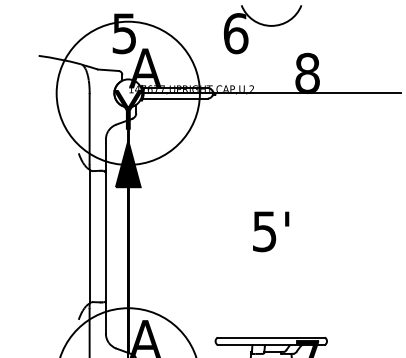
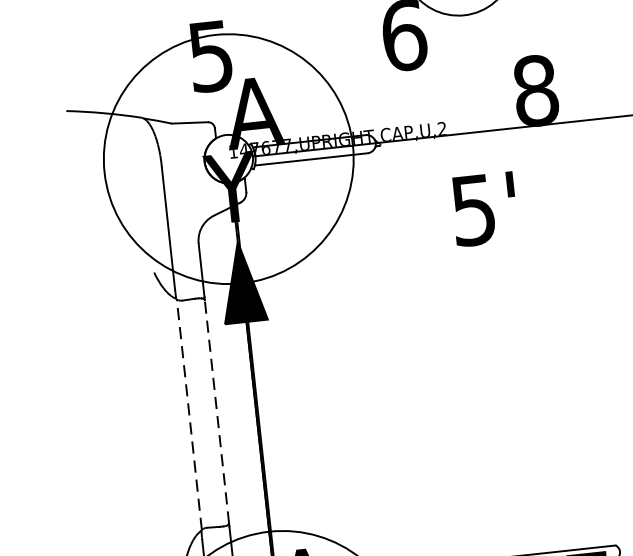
text: (271, 231) -> (485, 208), moved
line: (90, 236) -> (190, 414), solid -> dashed
line: (105, 236) -> (216, 411), solid -> dashed

